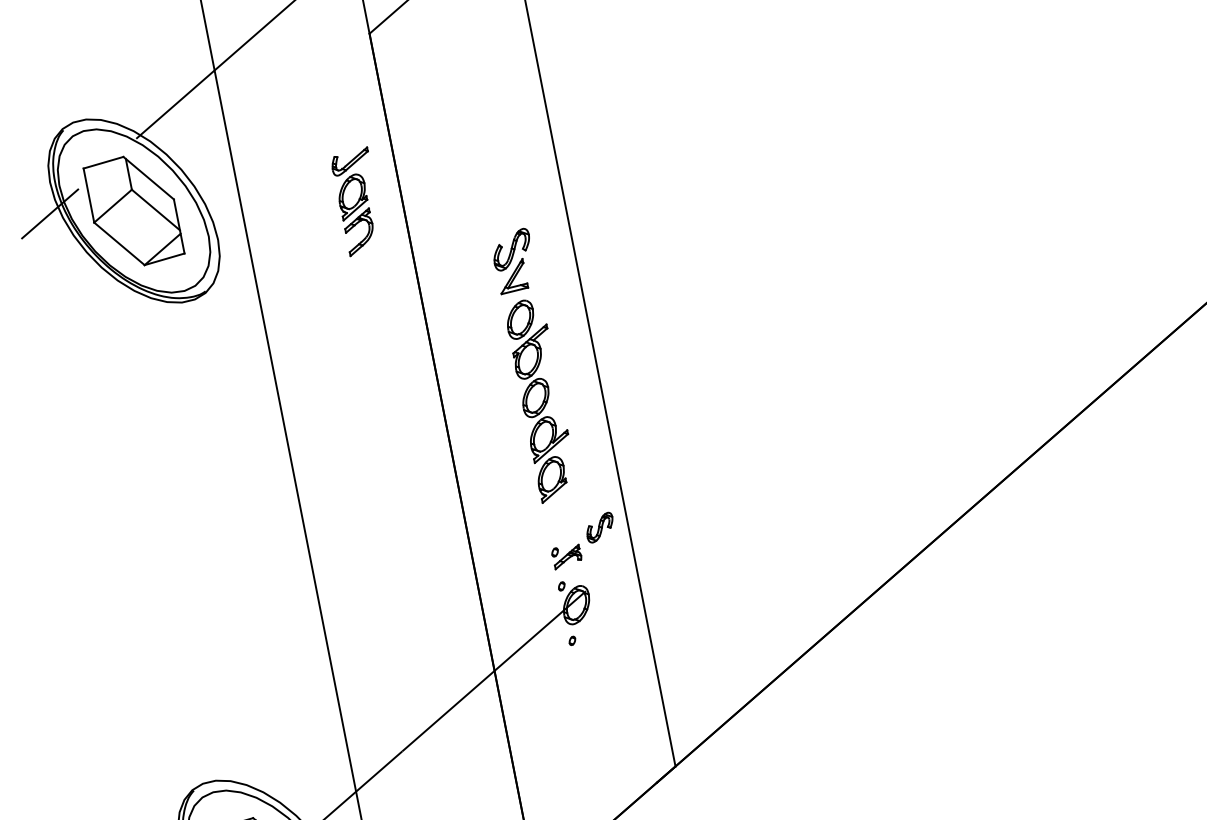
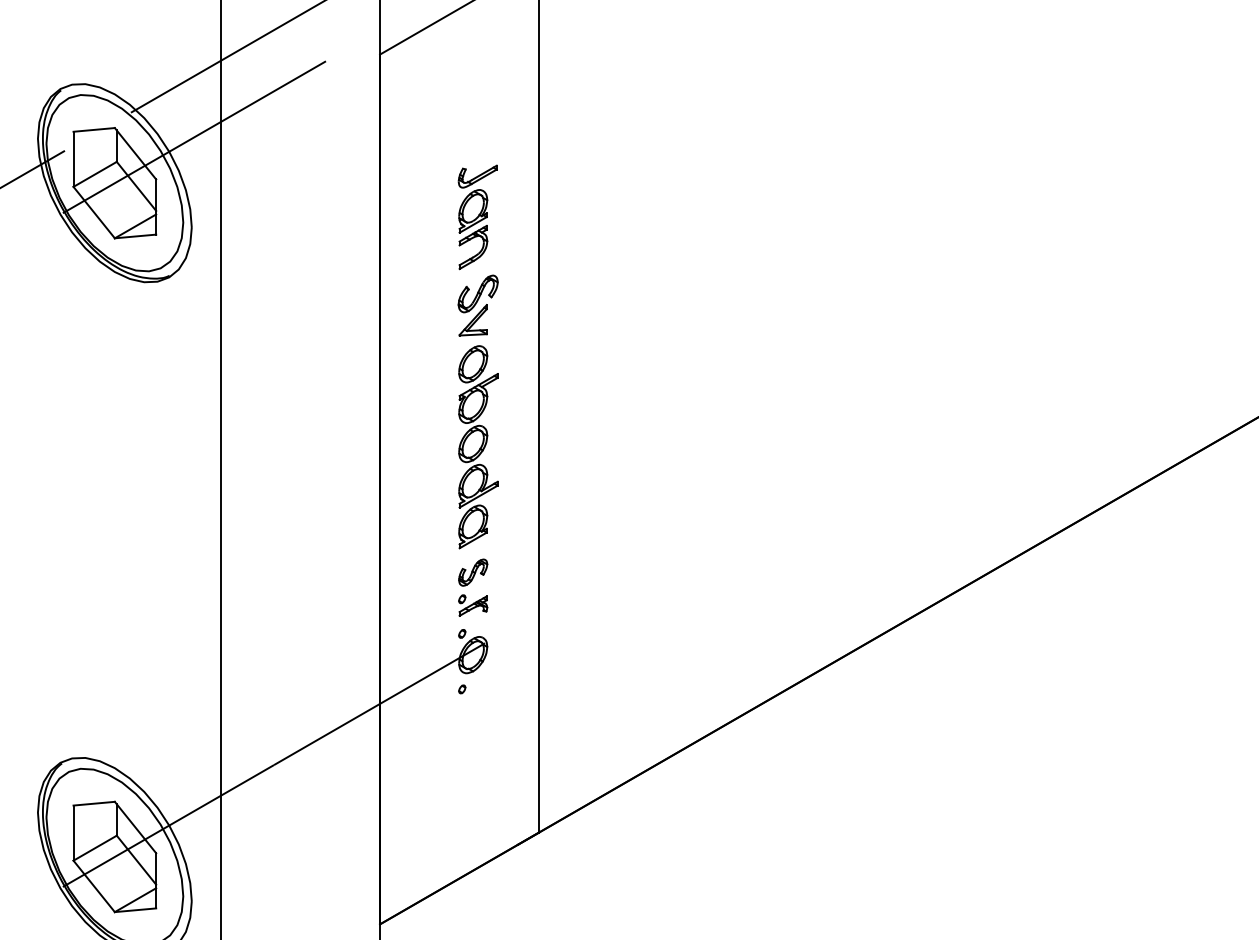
line: (202, 151) -> (193, 137), added
part: (358, 202) -> (477, 217), moved
part: (600, 527) -> (473, 572), moved

